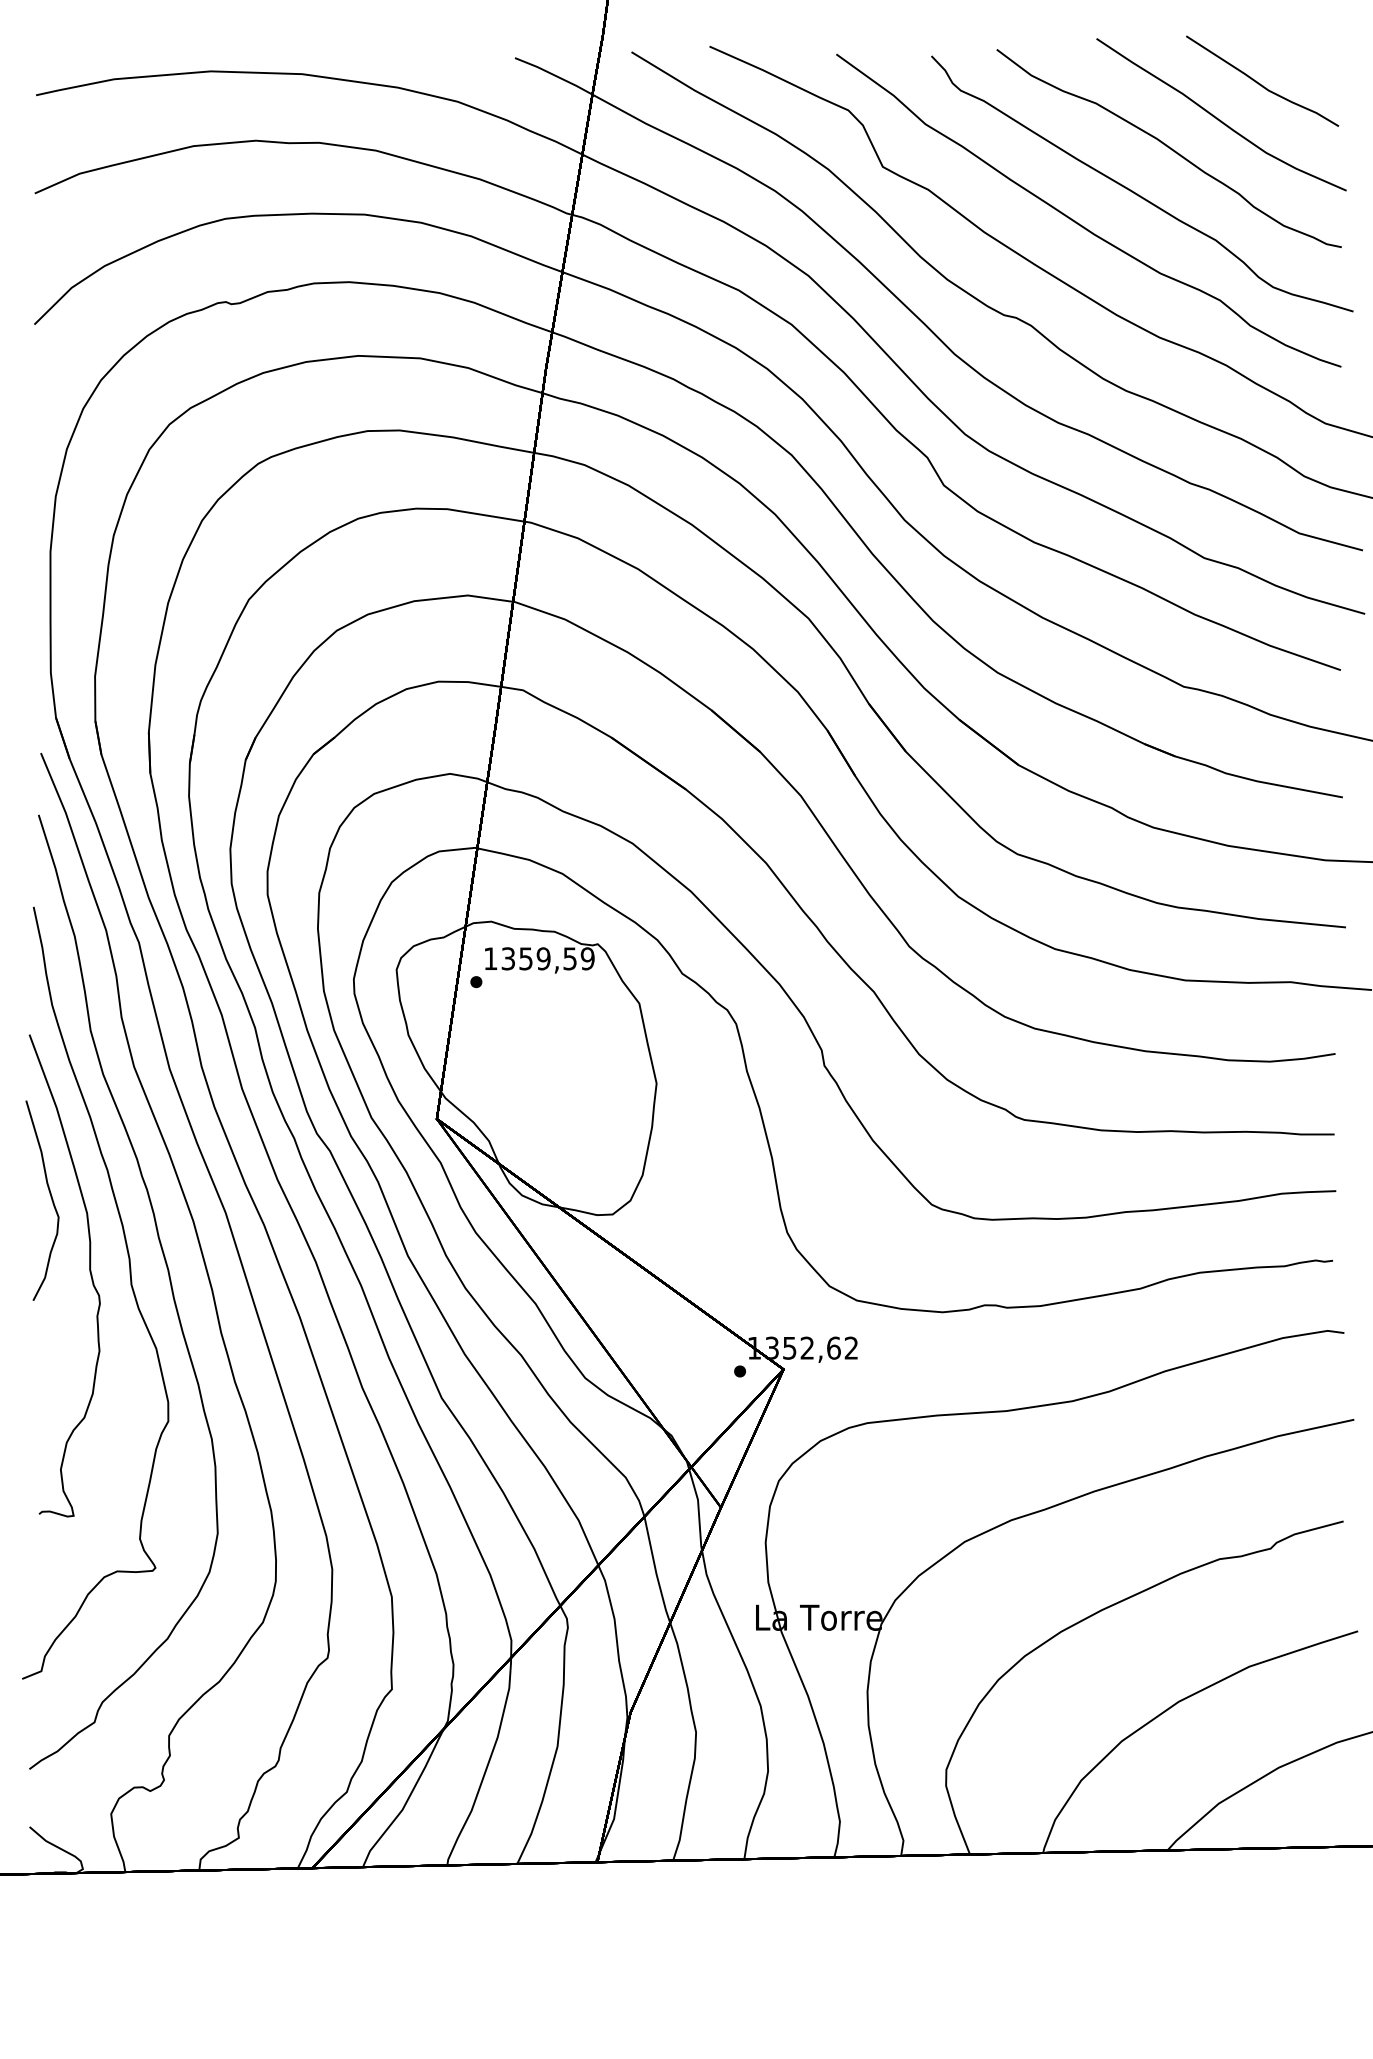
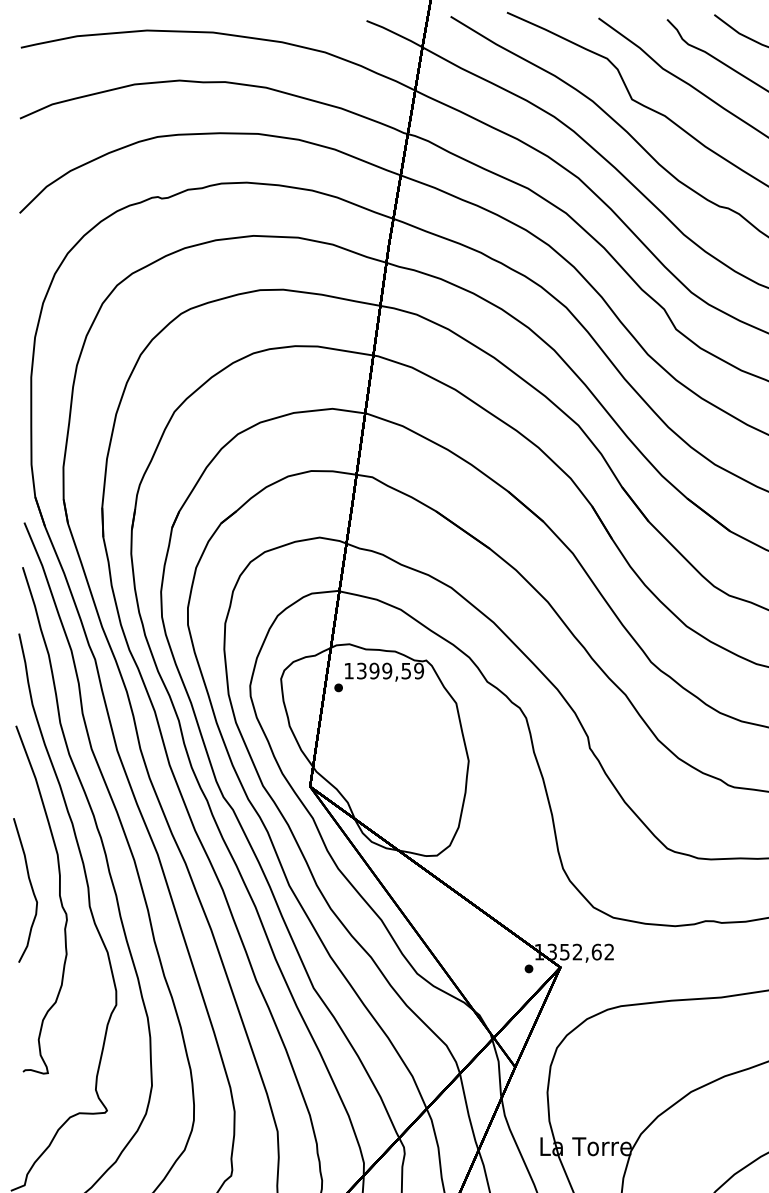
text: (525, 958) -> (374, 670), 1359,59 -> 1399,59
part: (50, 1197) -> (31, 888), moved

